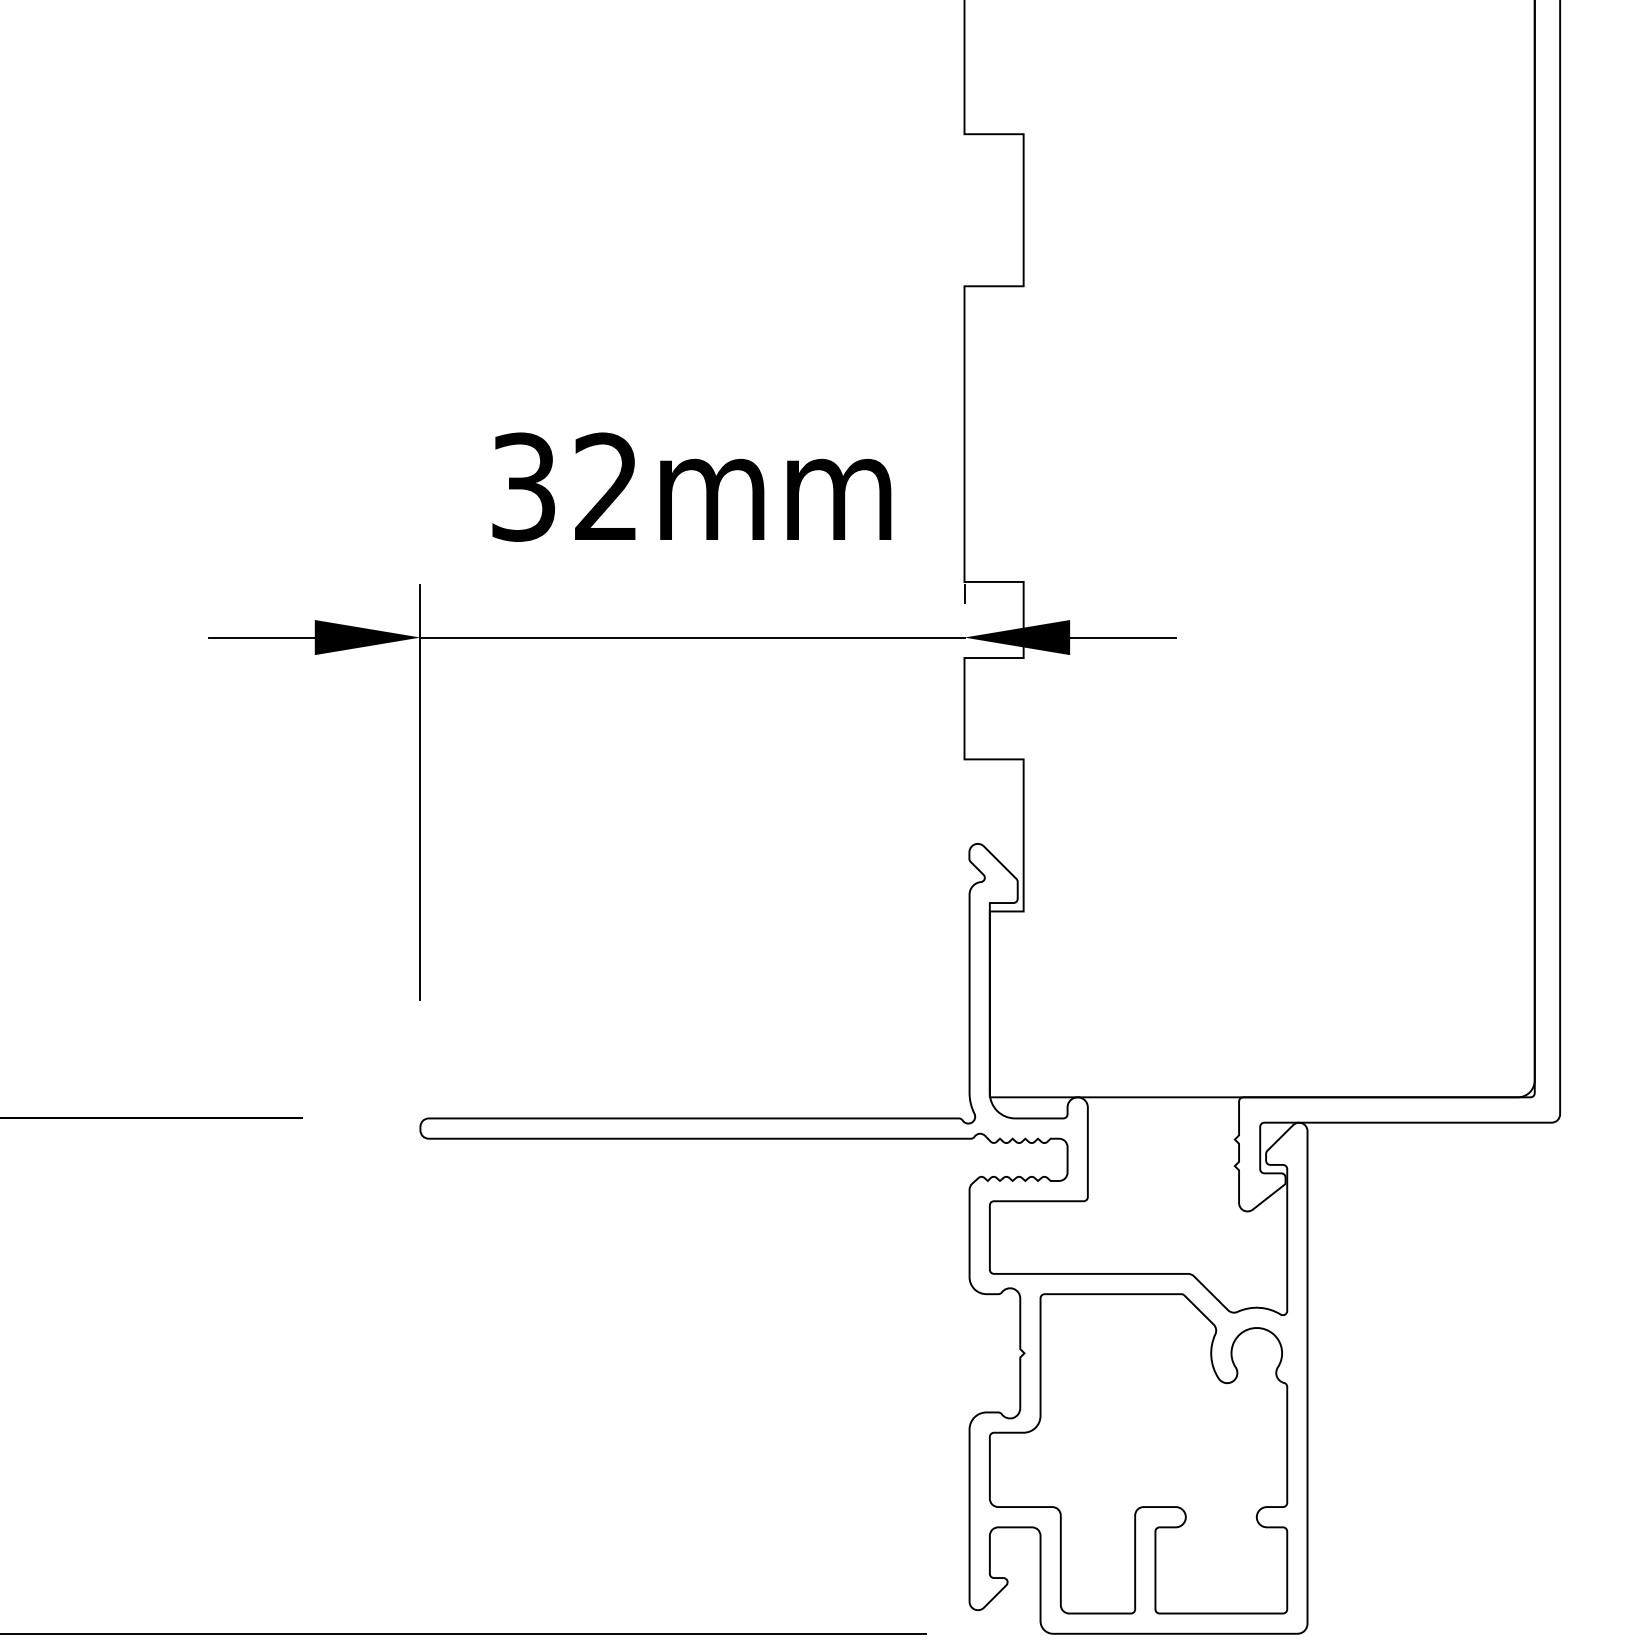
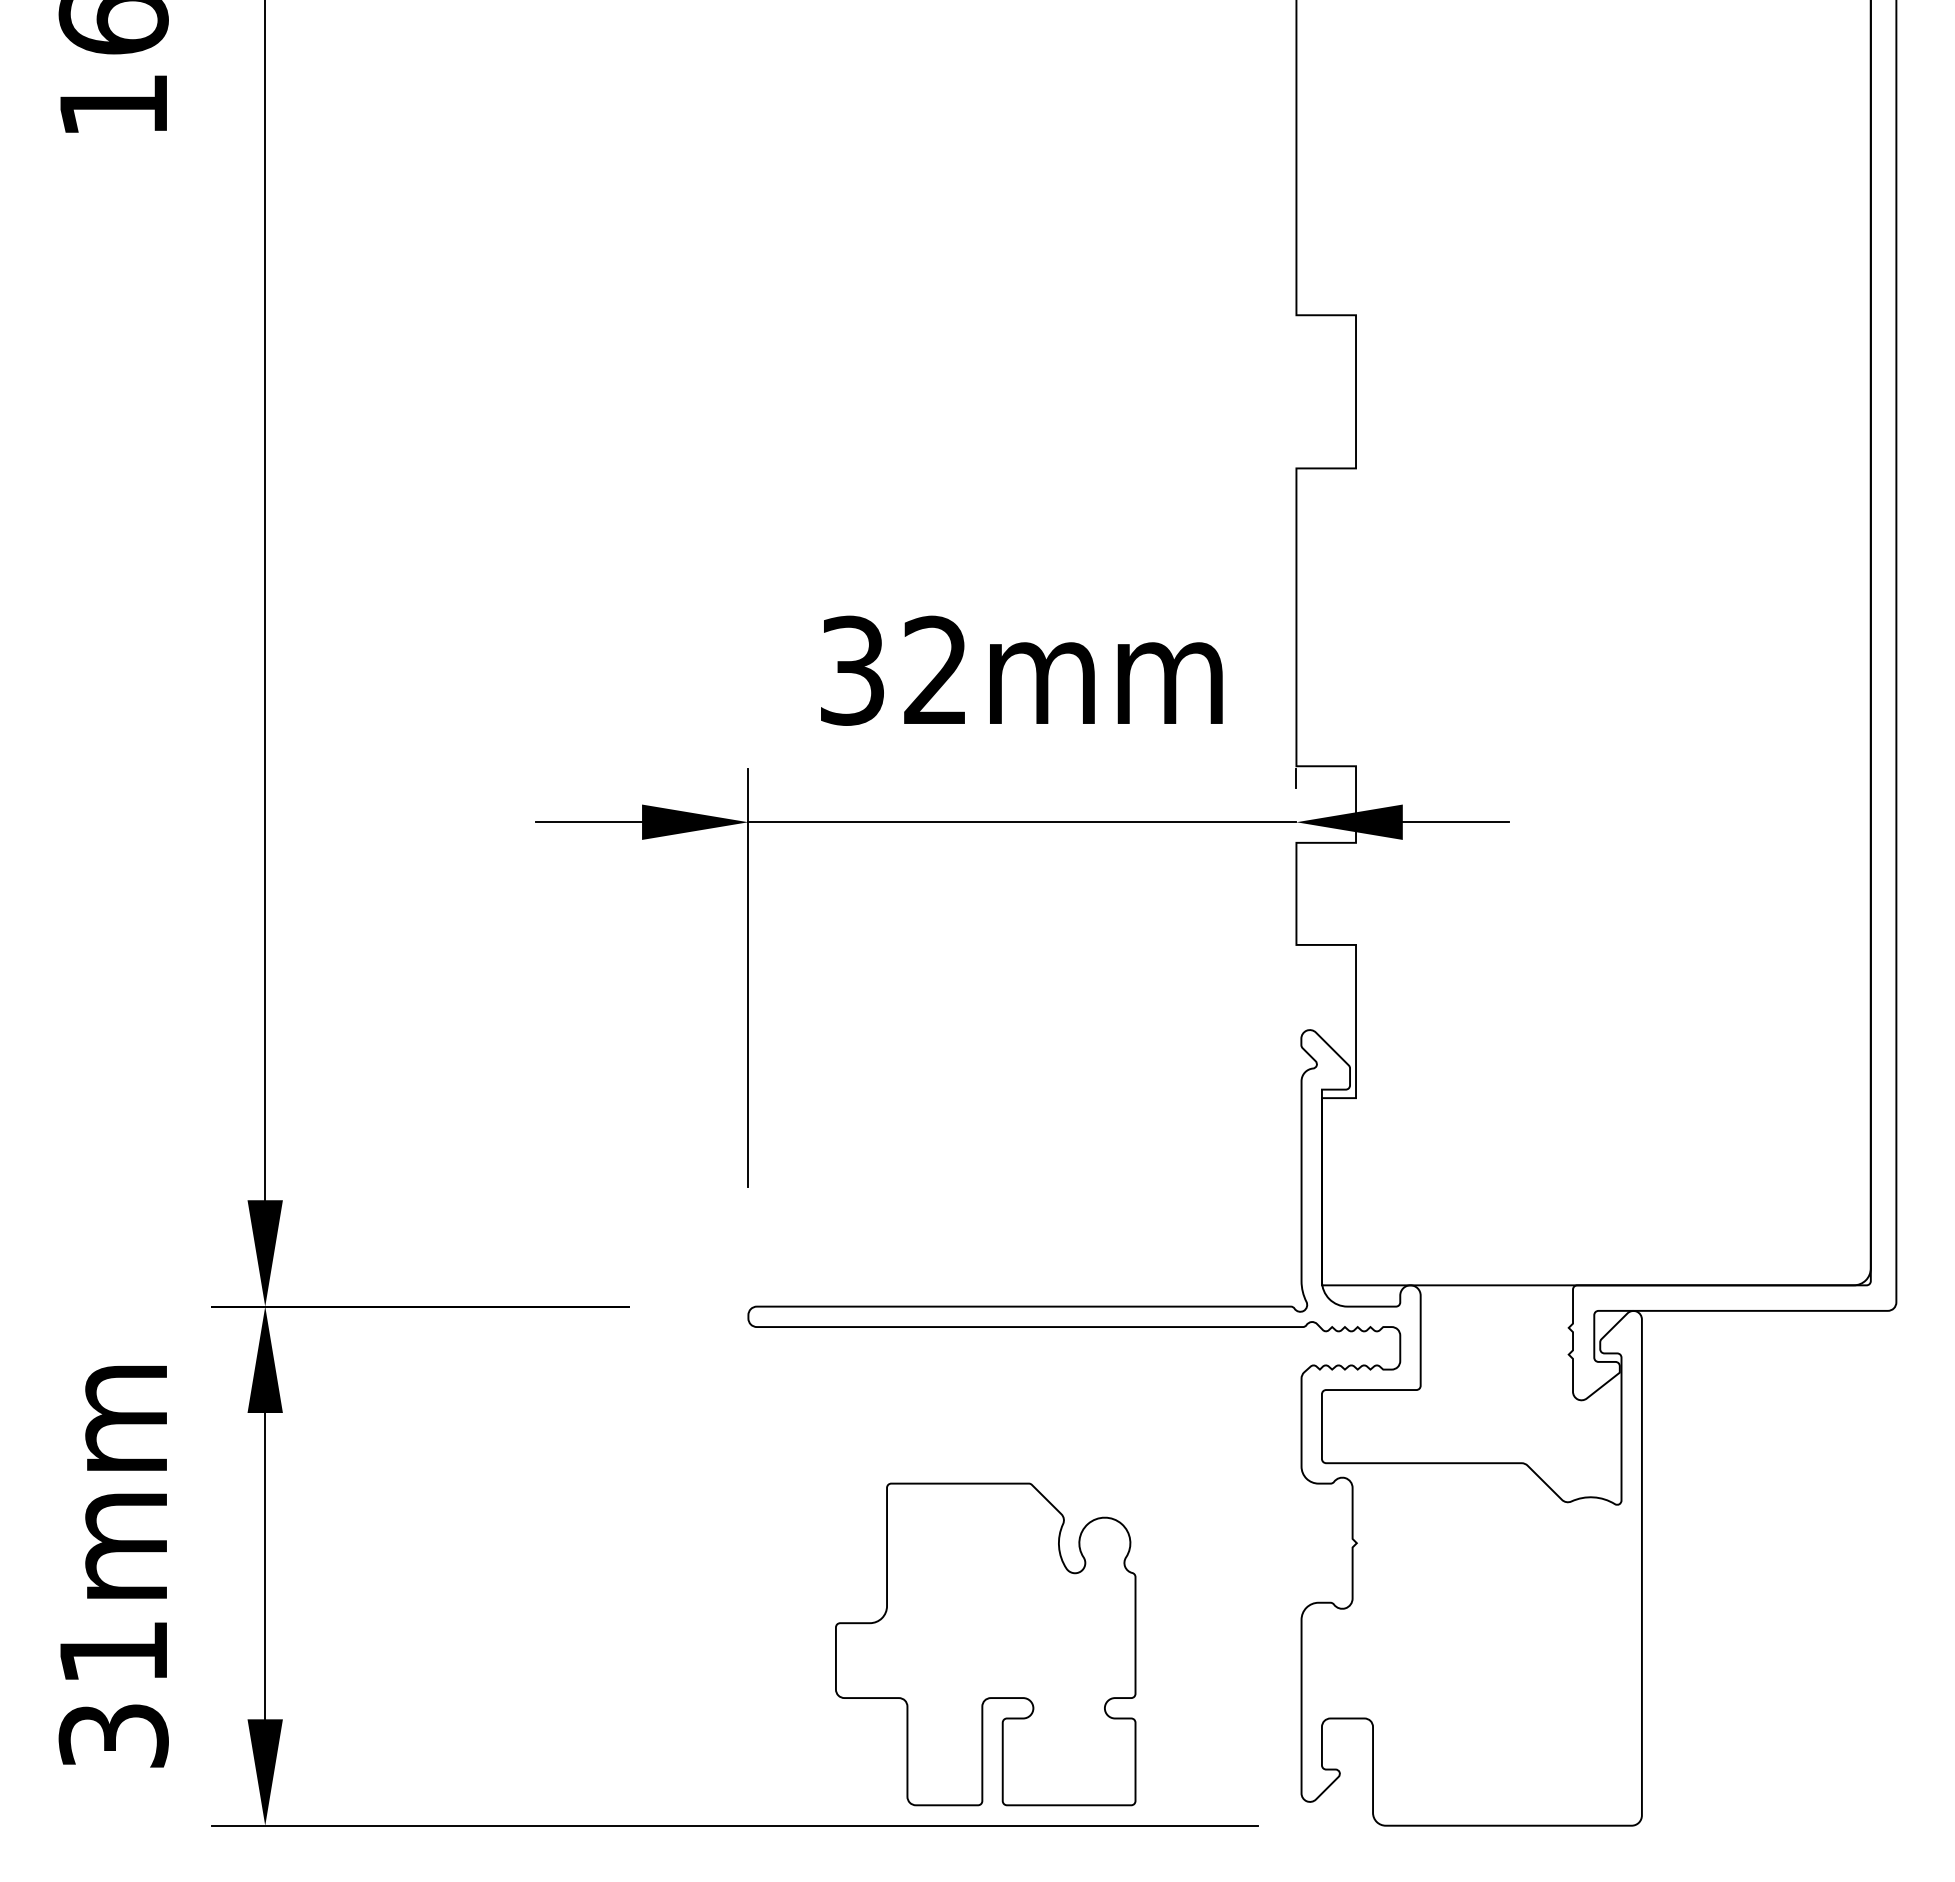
part: (1138, 1453) -> (985, 1644), moved

